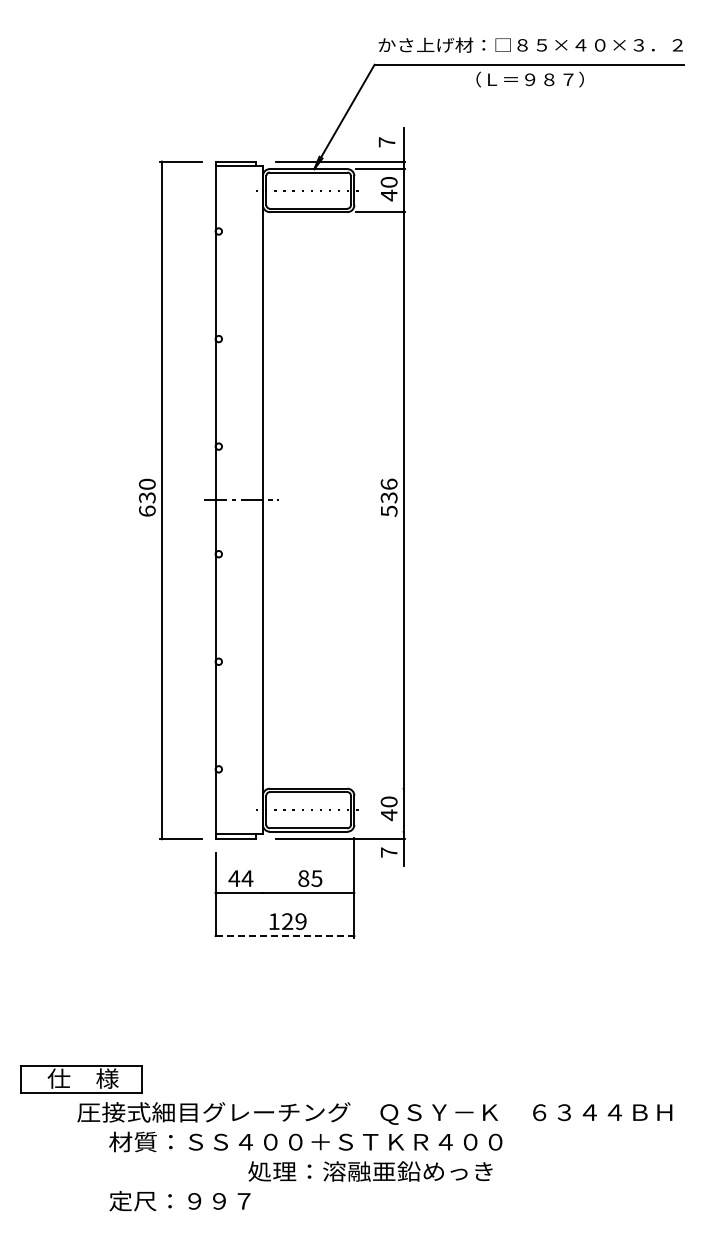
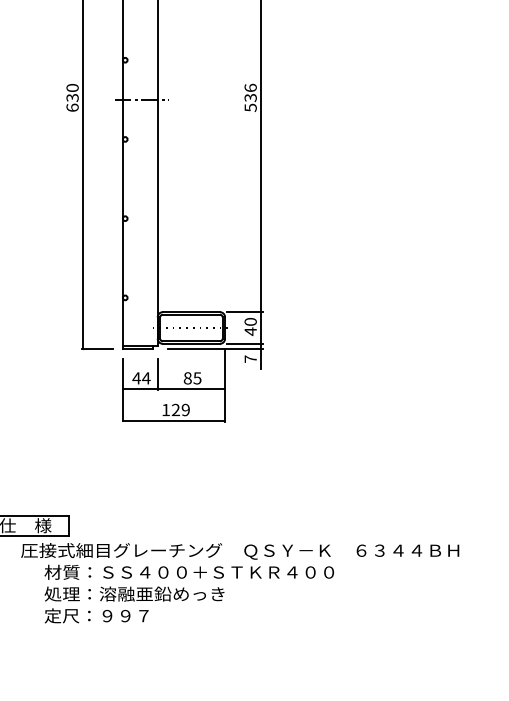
line: (380, 788) -> (244, 312), added
line: (380, 831) -> (244, 343), added
line: (262, 873) -> (157, 374), added
line: (285, 936) -> (174, 421), dashed -> solid
text: (370, 1171) -> (134, 594), moved

